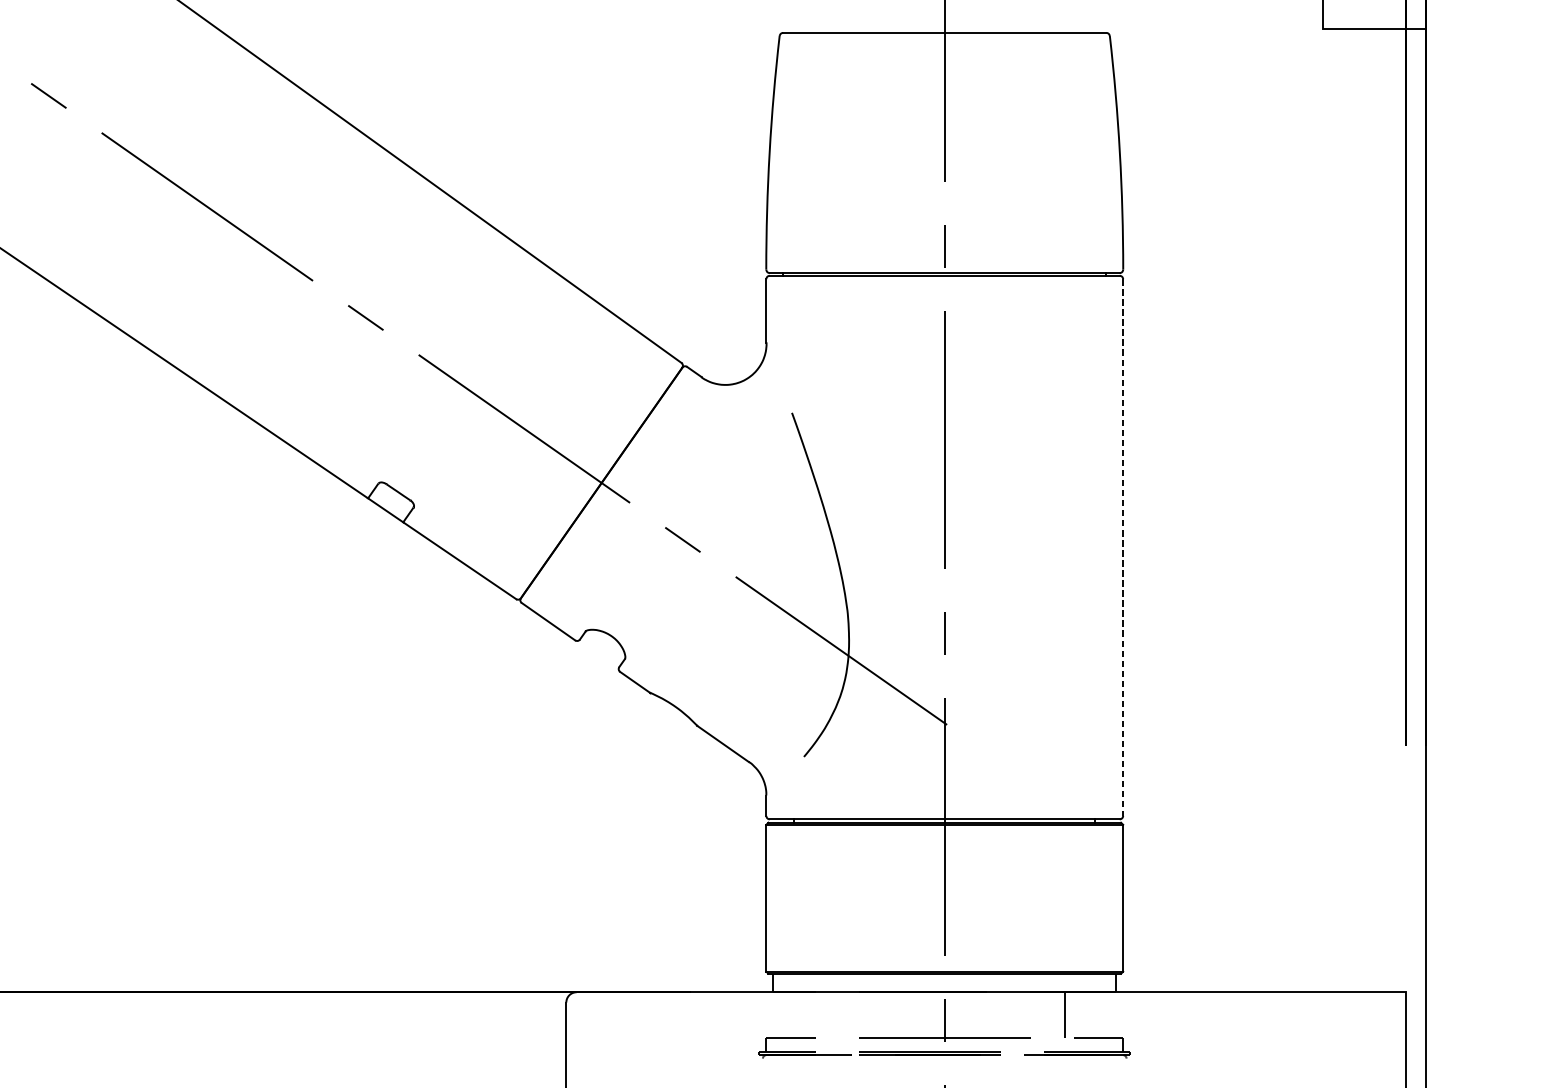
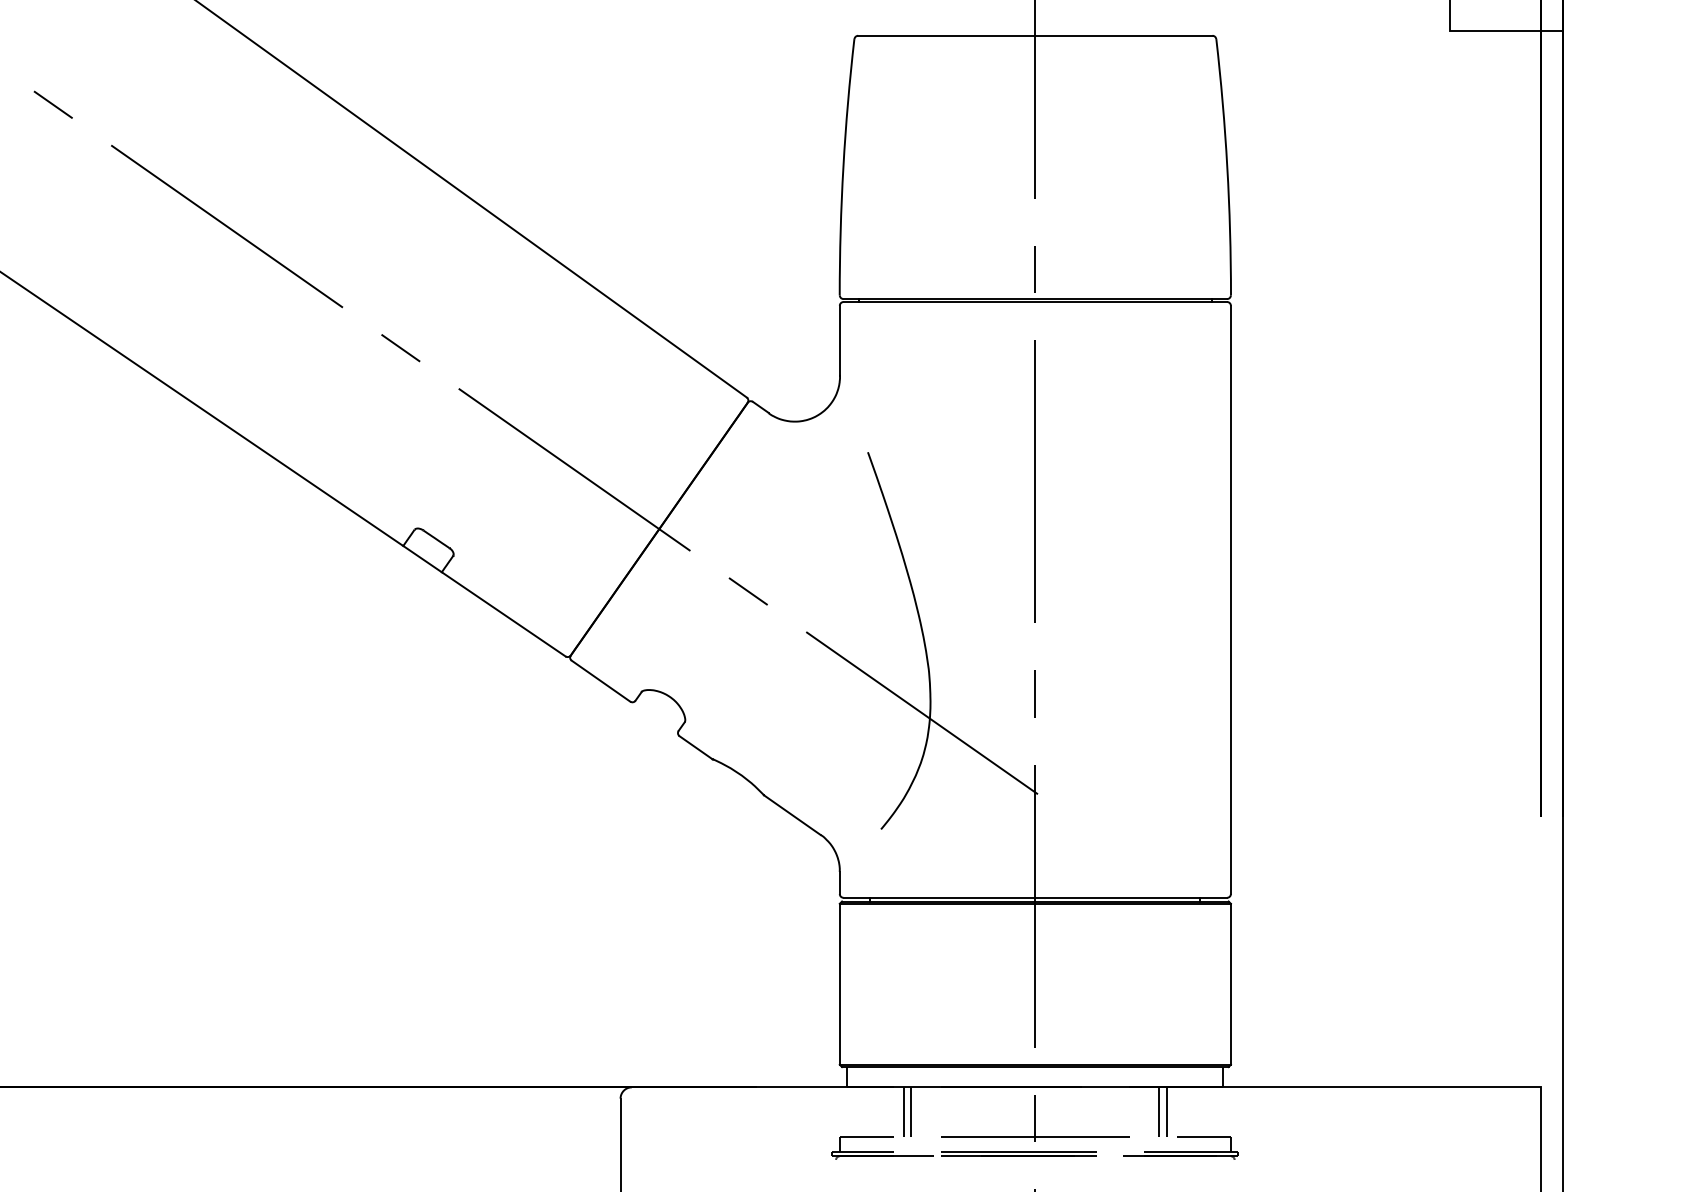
line: (1122, 548) -> (1230, 600), dashed -> solid
line: (824, 1015) -> (903, 1112), added
line: (831, 1015) -> (911, 1112), added
line: (1058, 1015) -> (1159, 1112), added

